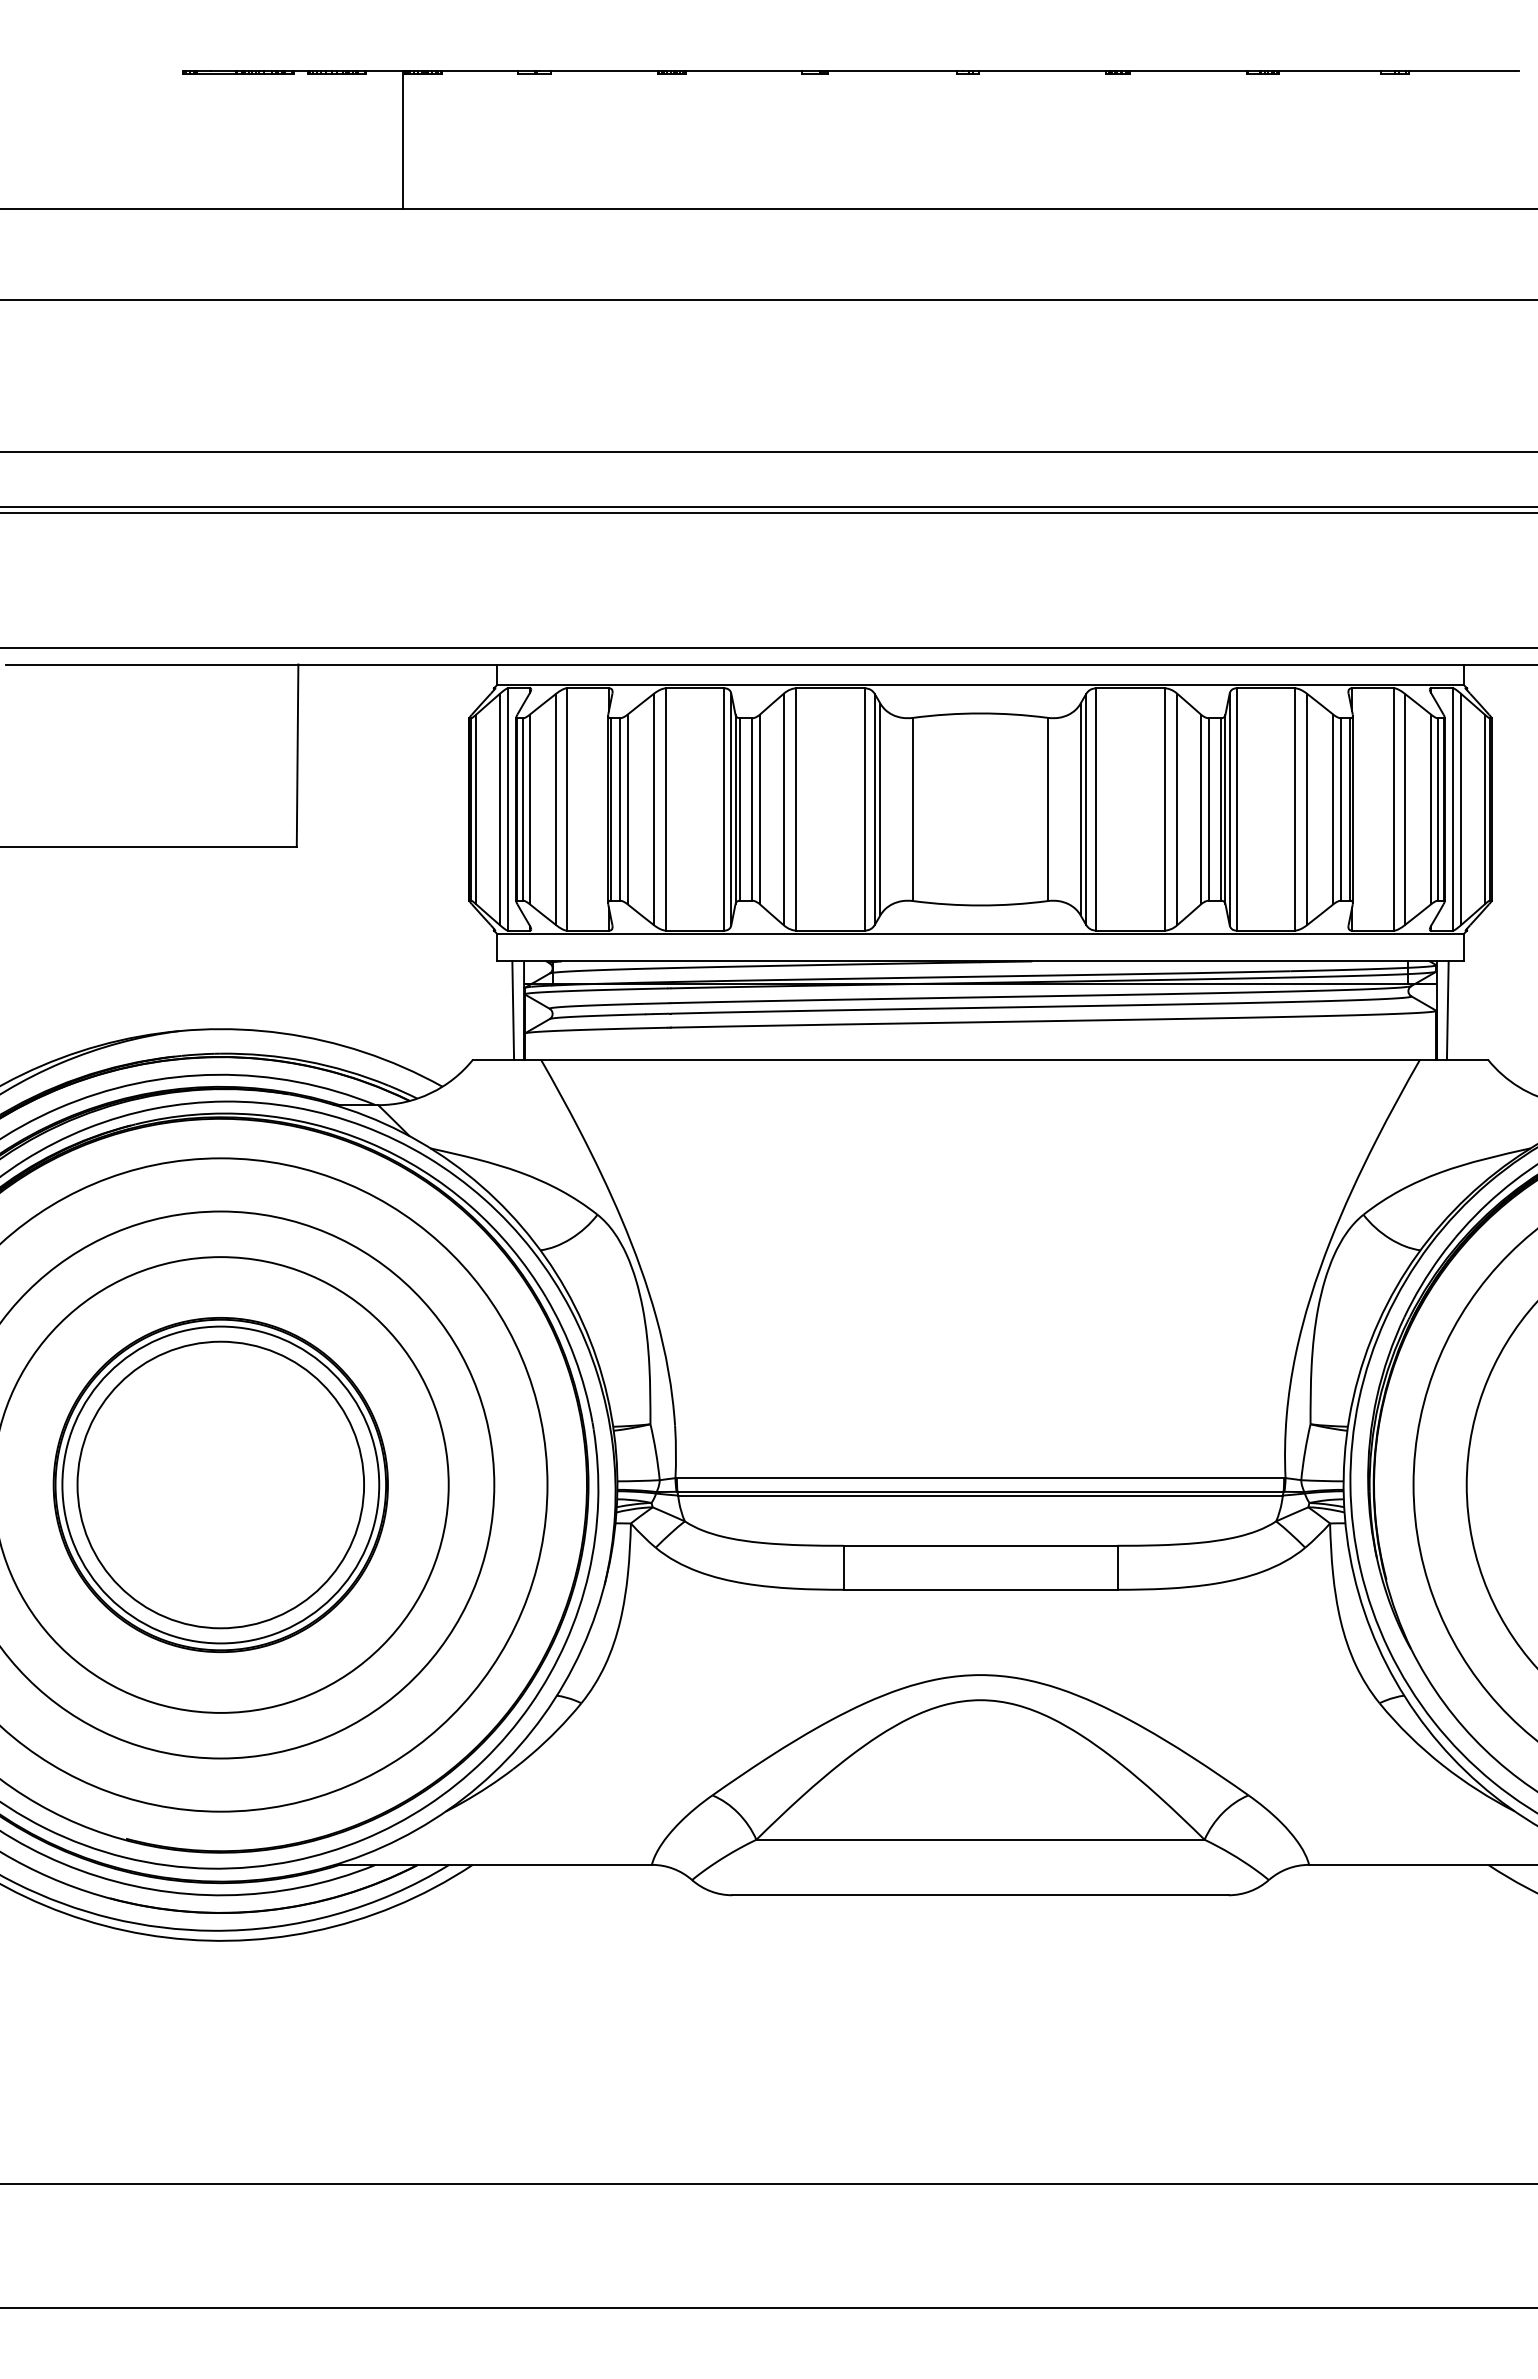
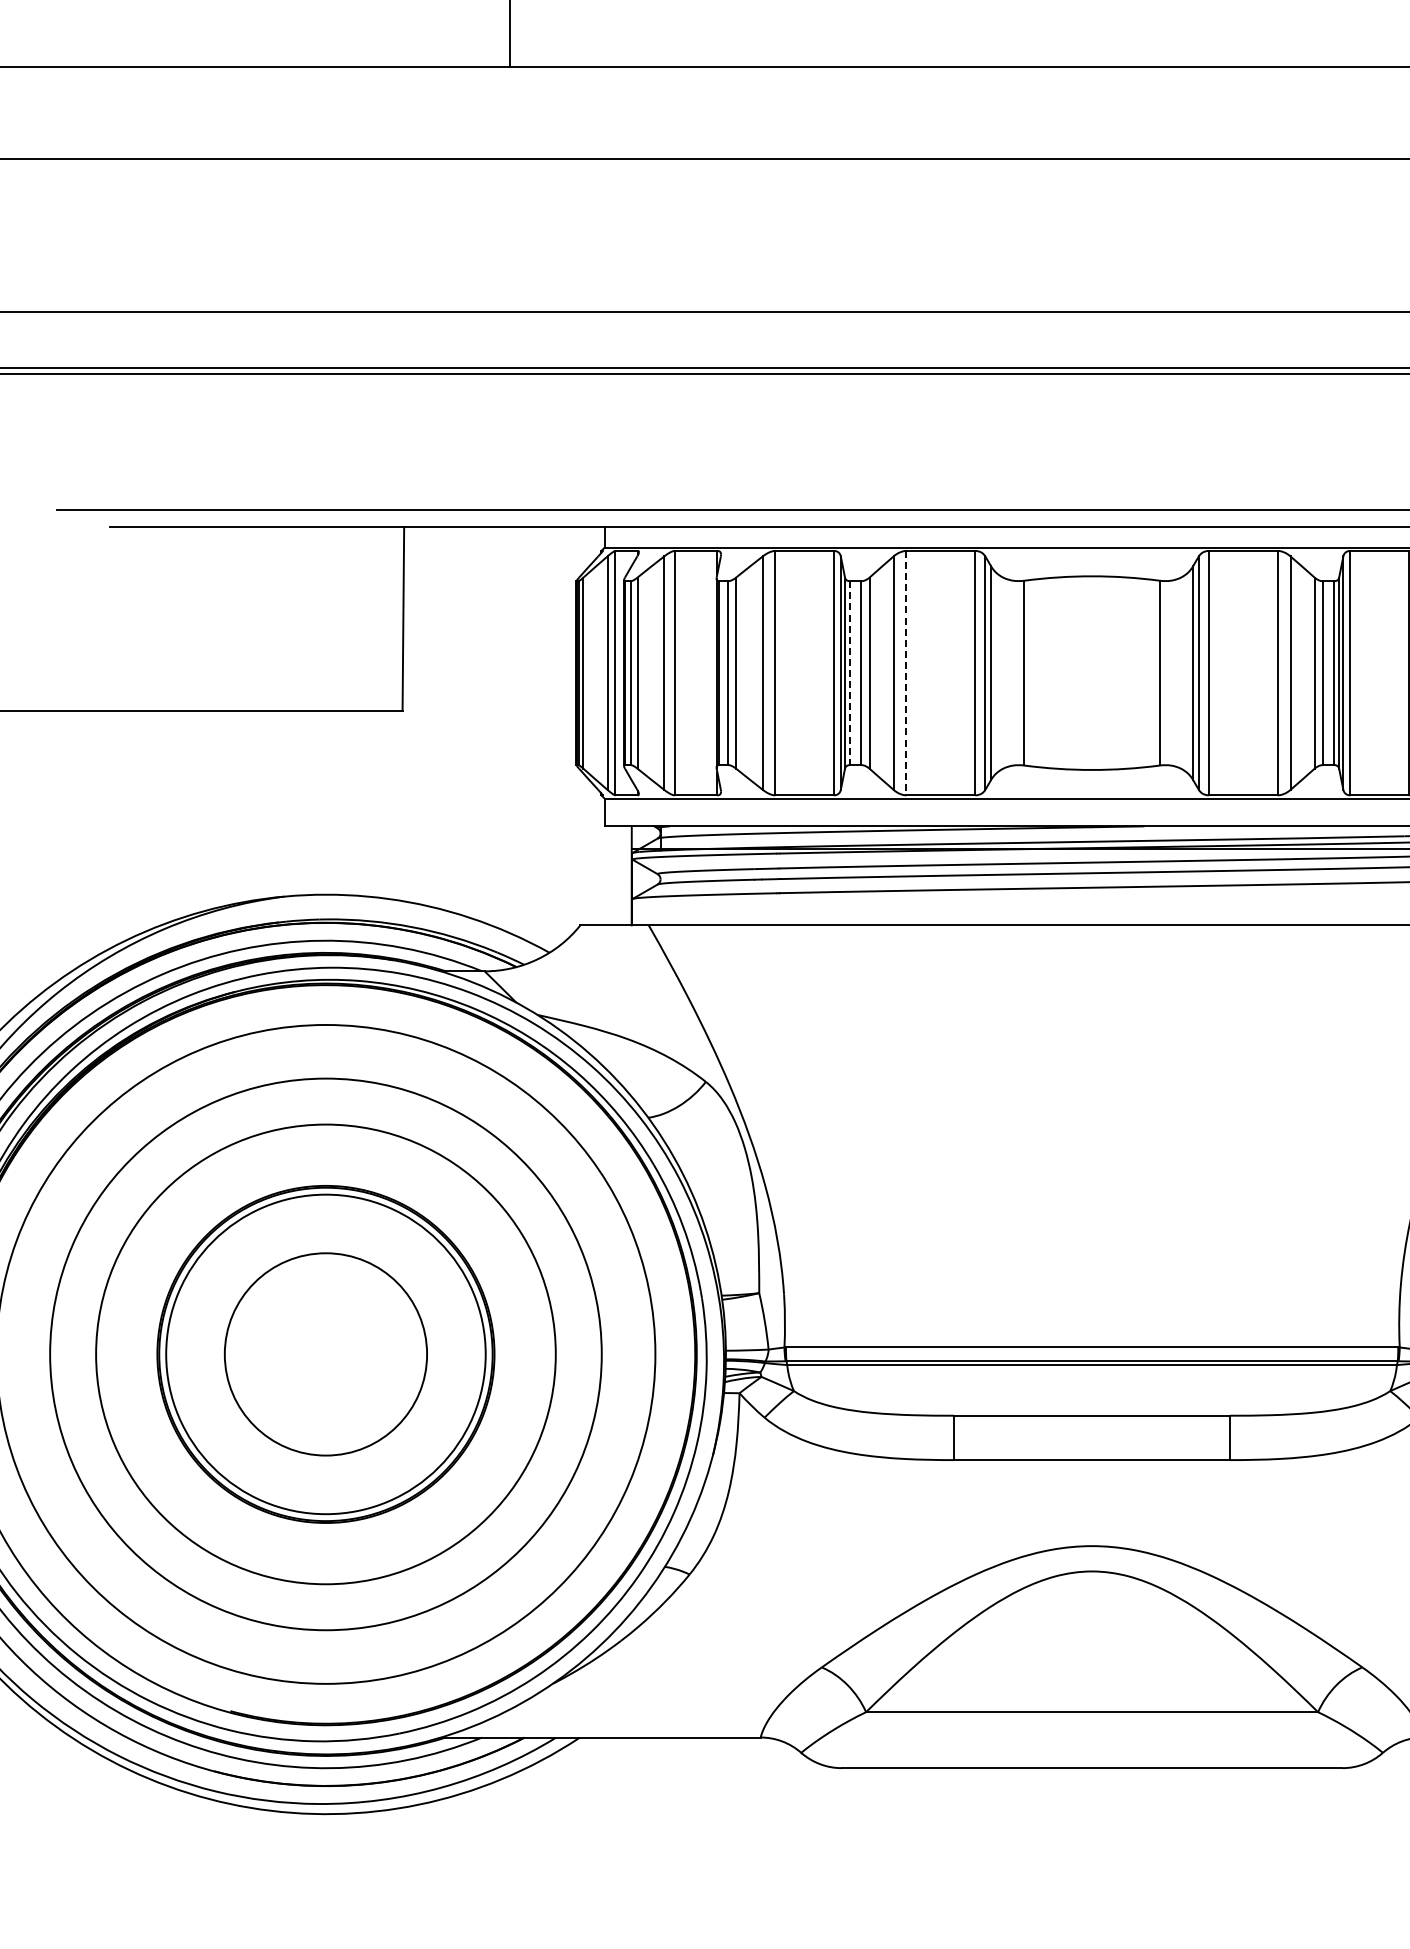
line: (740, 809) -> (850, 673), solid -> dashed
line: (796, 809) -> (906, 673), solid -> dashed
line: (513, 1010) -> (621, 875), removed
circle: (220, 1484) -> (325, 1353), size x0.7

